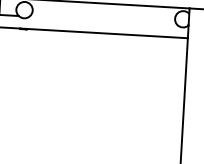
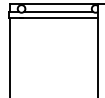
line: (103, 20) -> (58, 11), added

